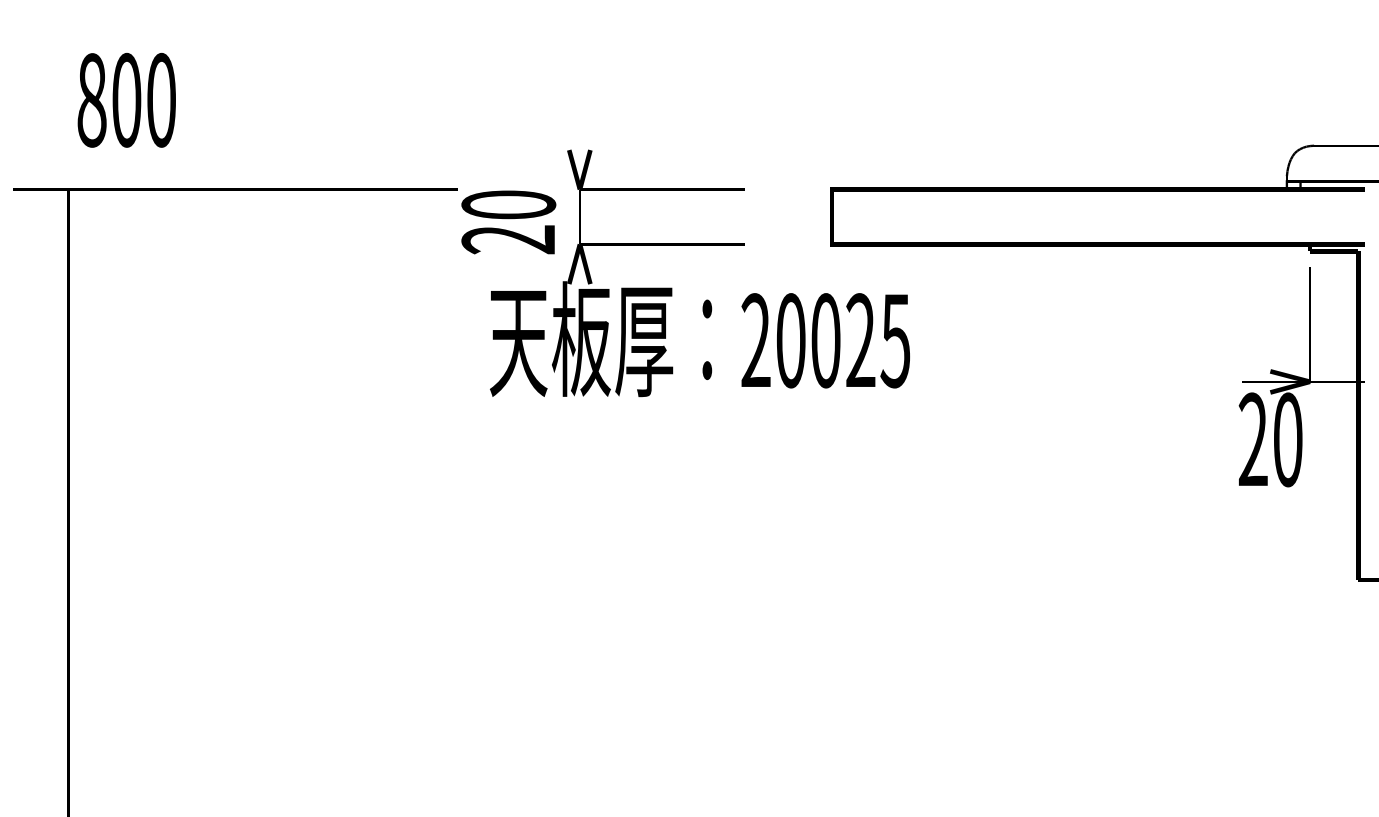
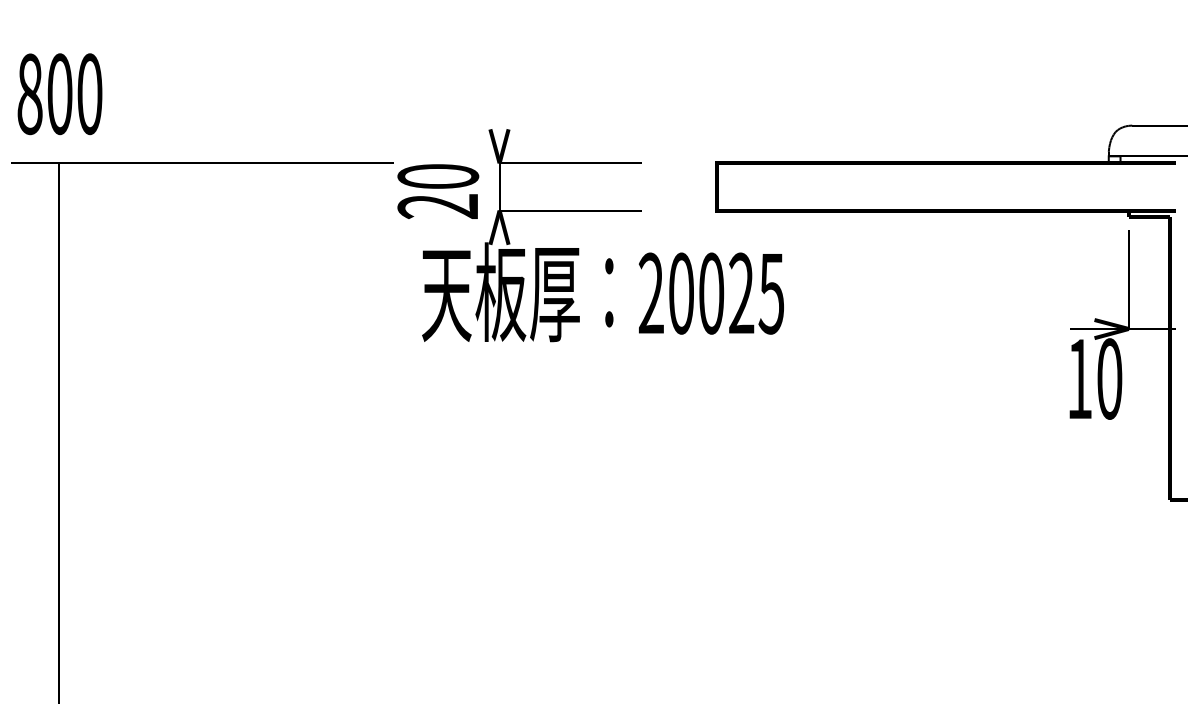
text: (126, 99) -> (59, 93), moved
text: (1252, 438) -> (1079, 377), 20 -> 10

